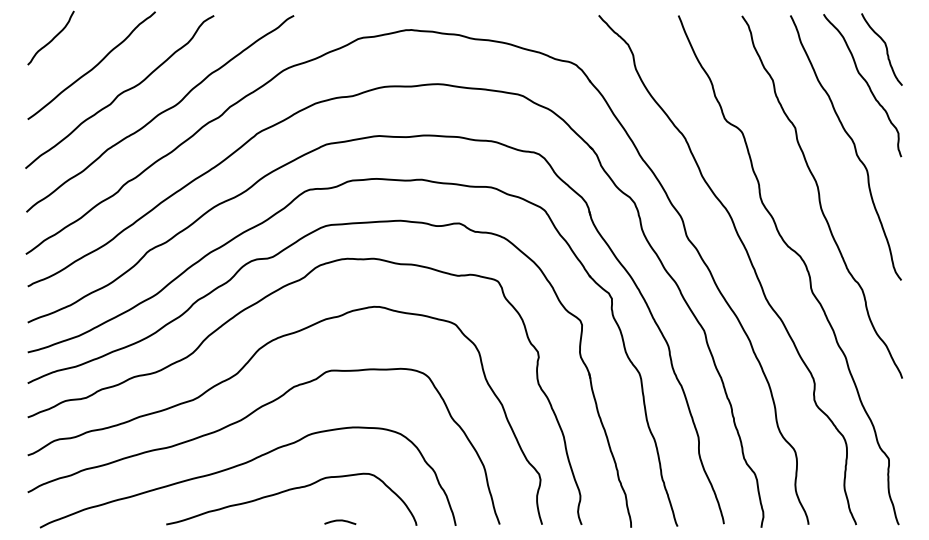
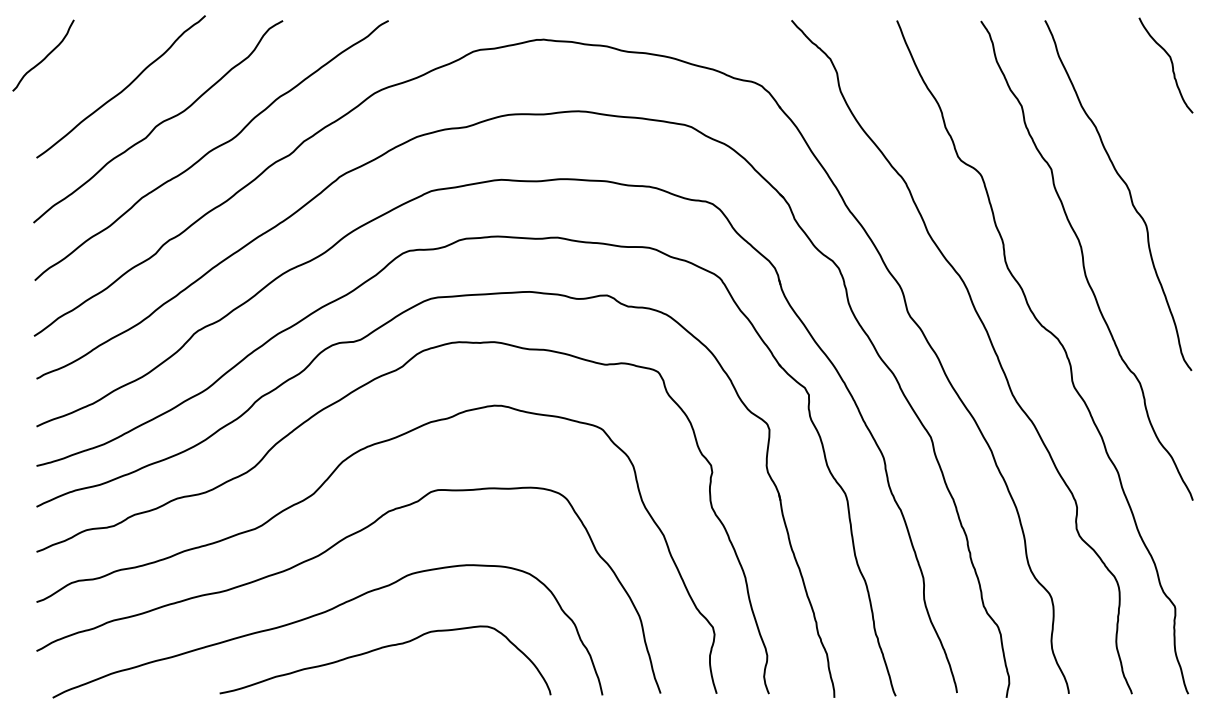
curve: (52, 38) -> (45, 56), moved
curve: (866, 84) -> (1145, 111), removed
curve: (340, 521) -> (450, 689), removed

